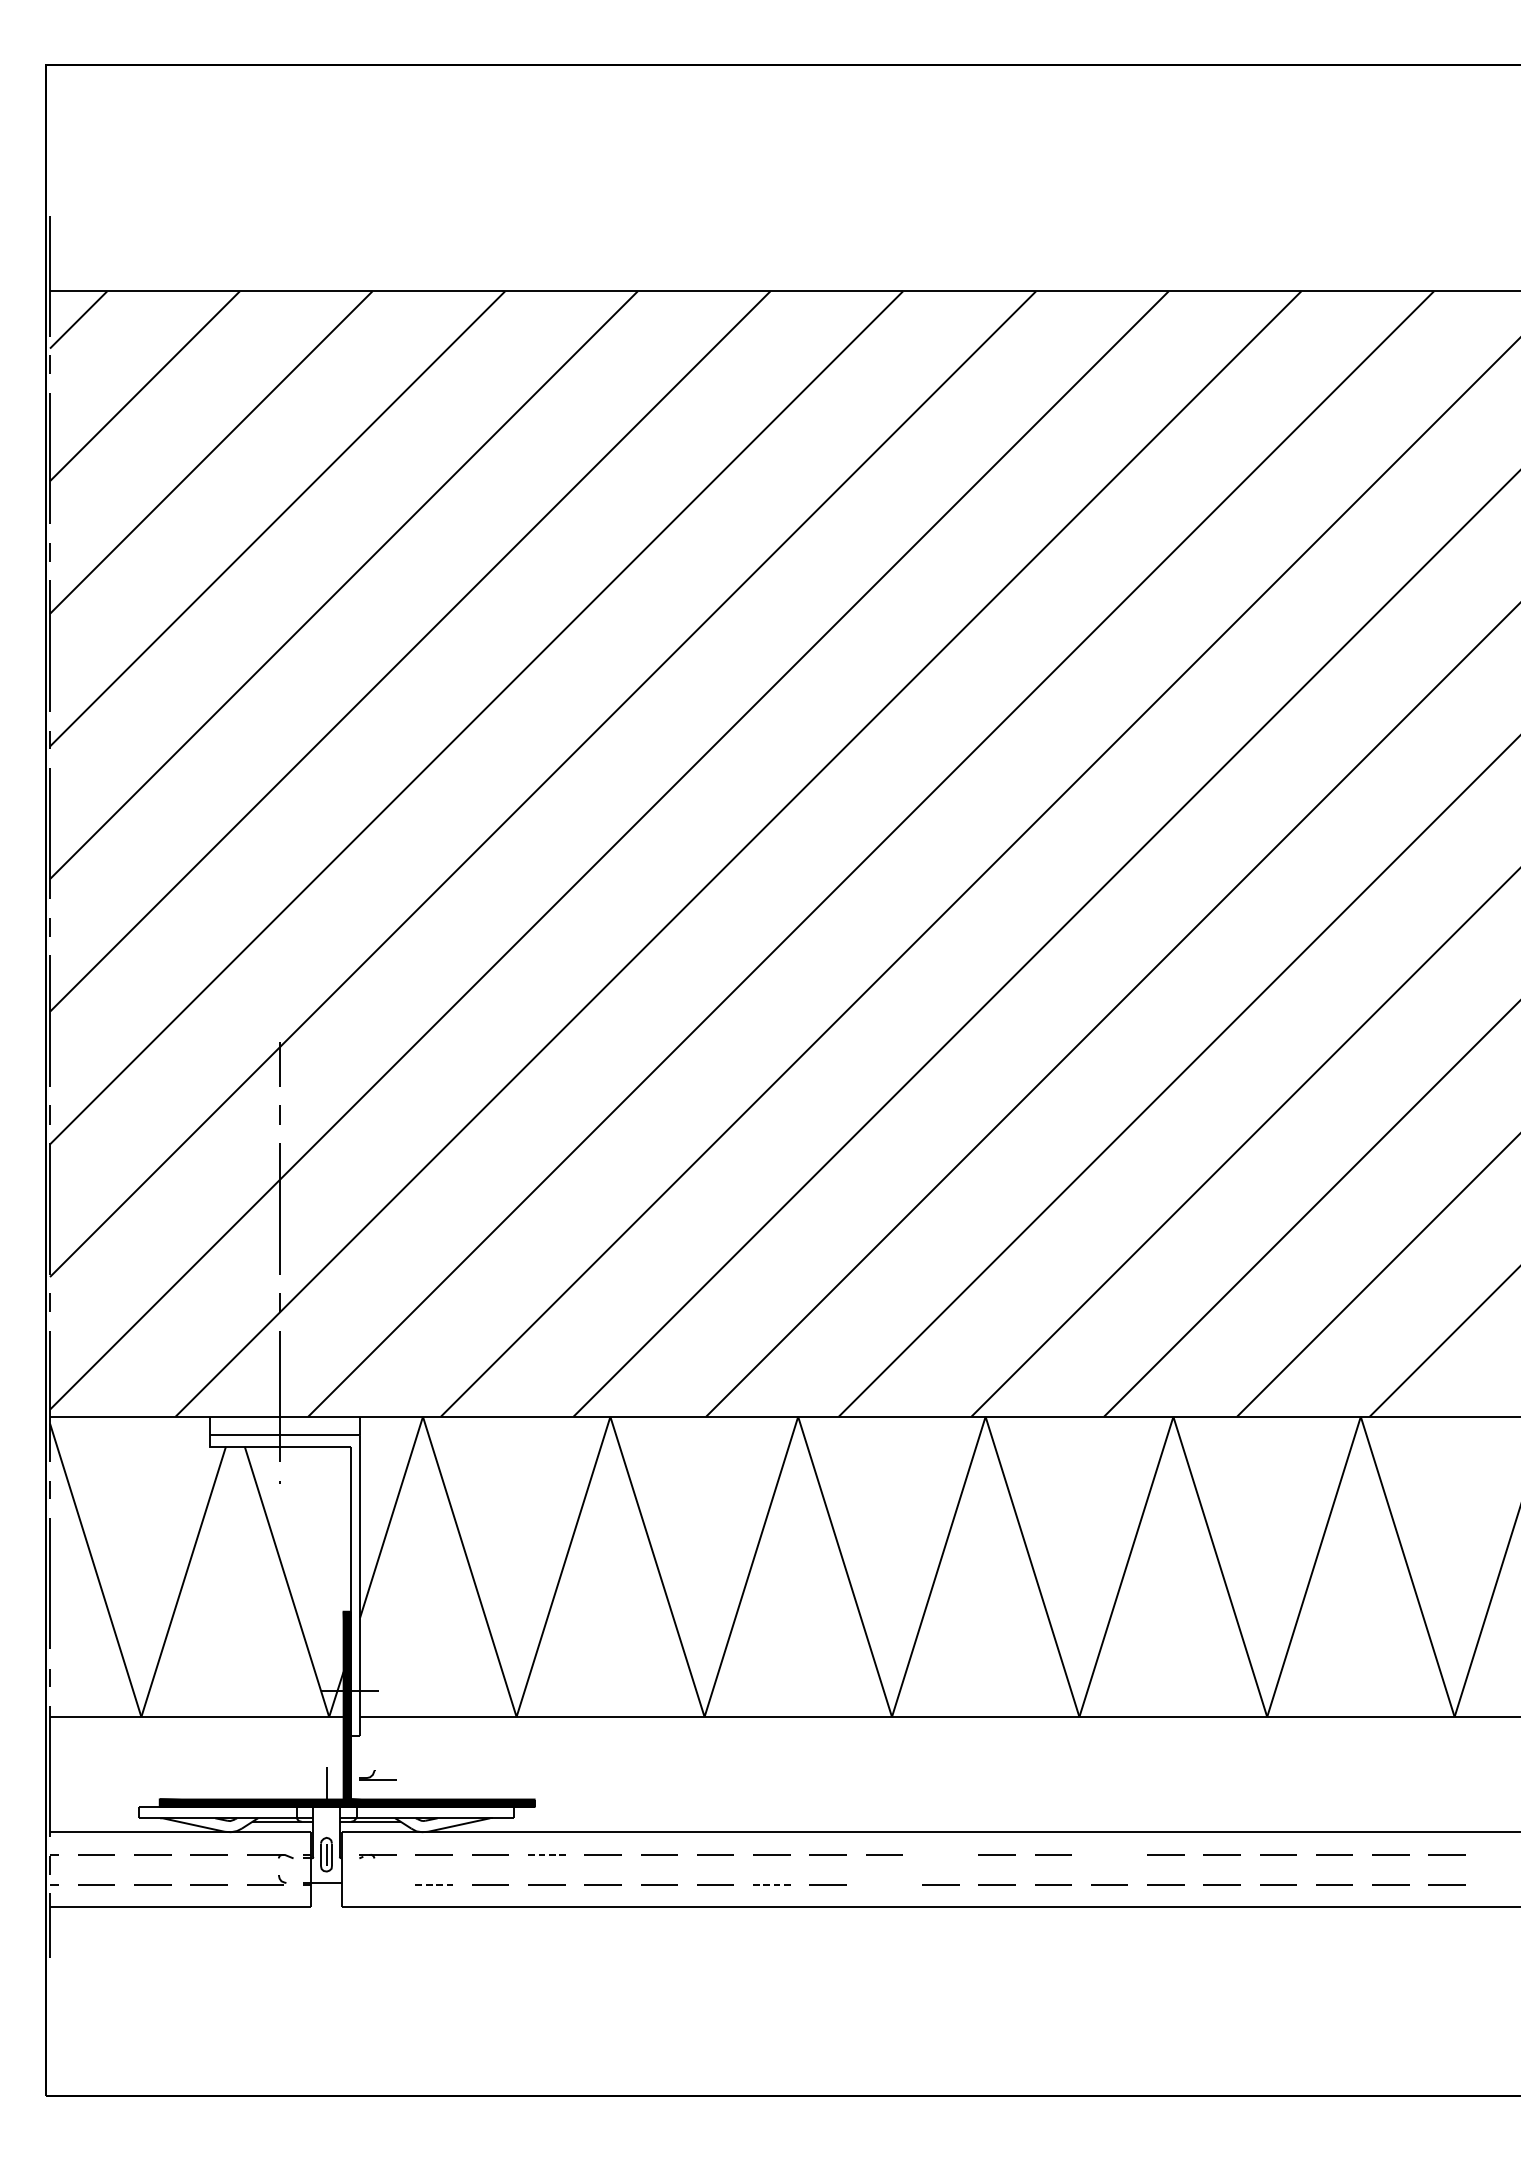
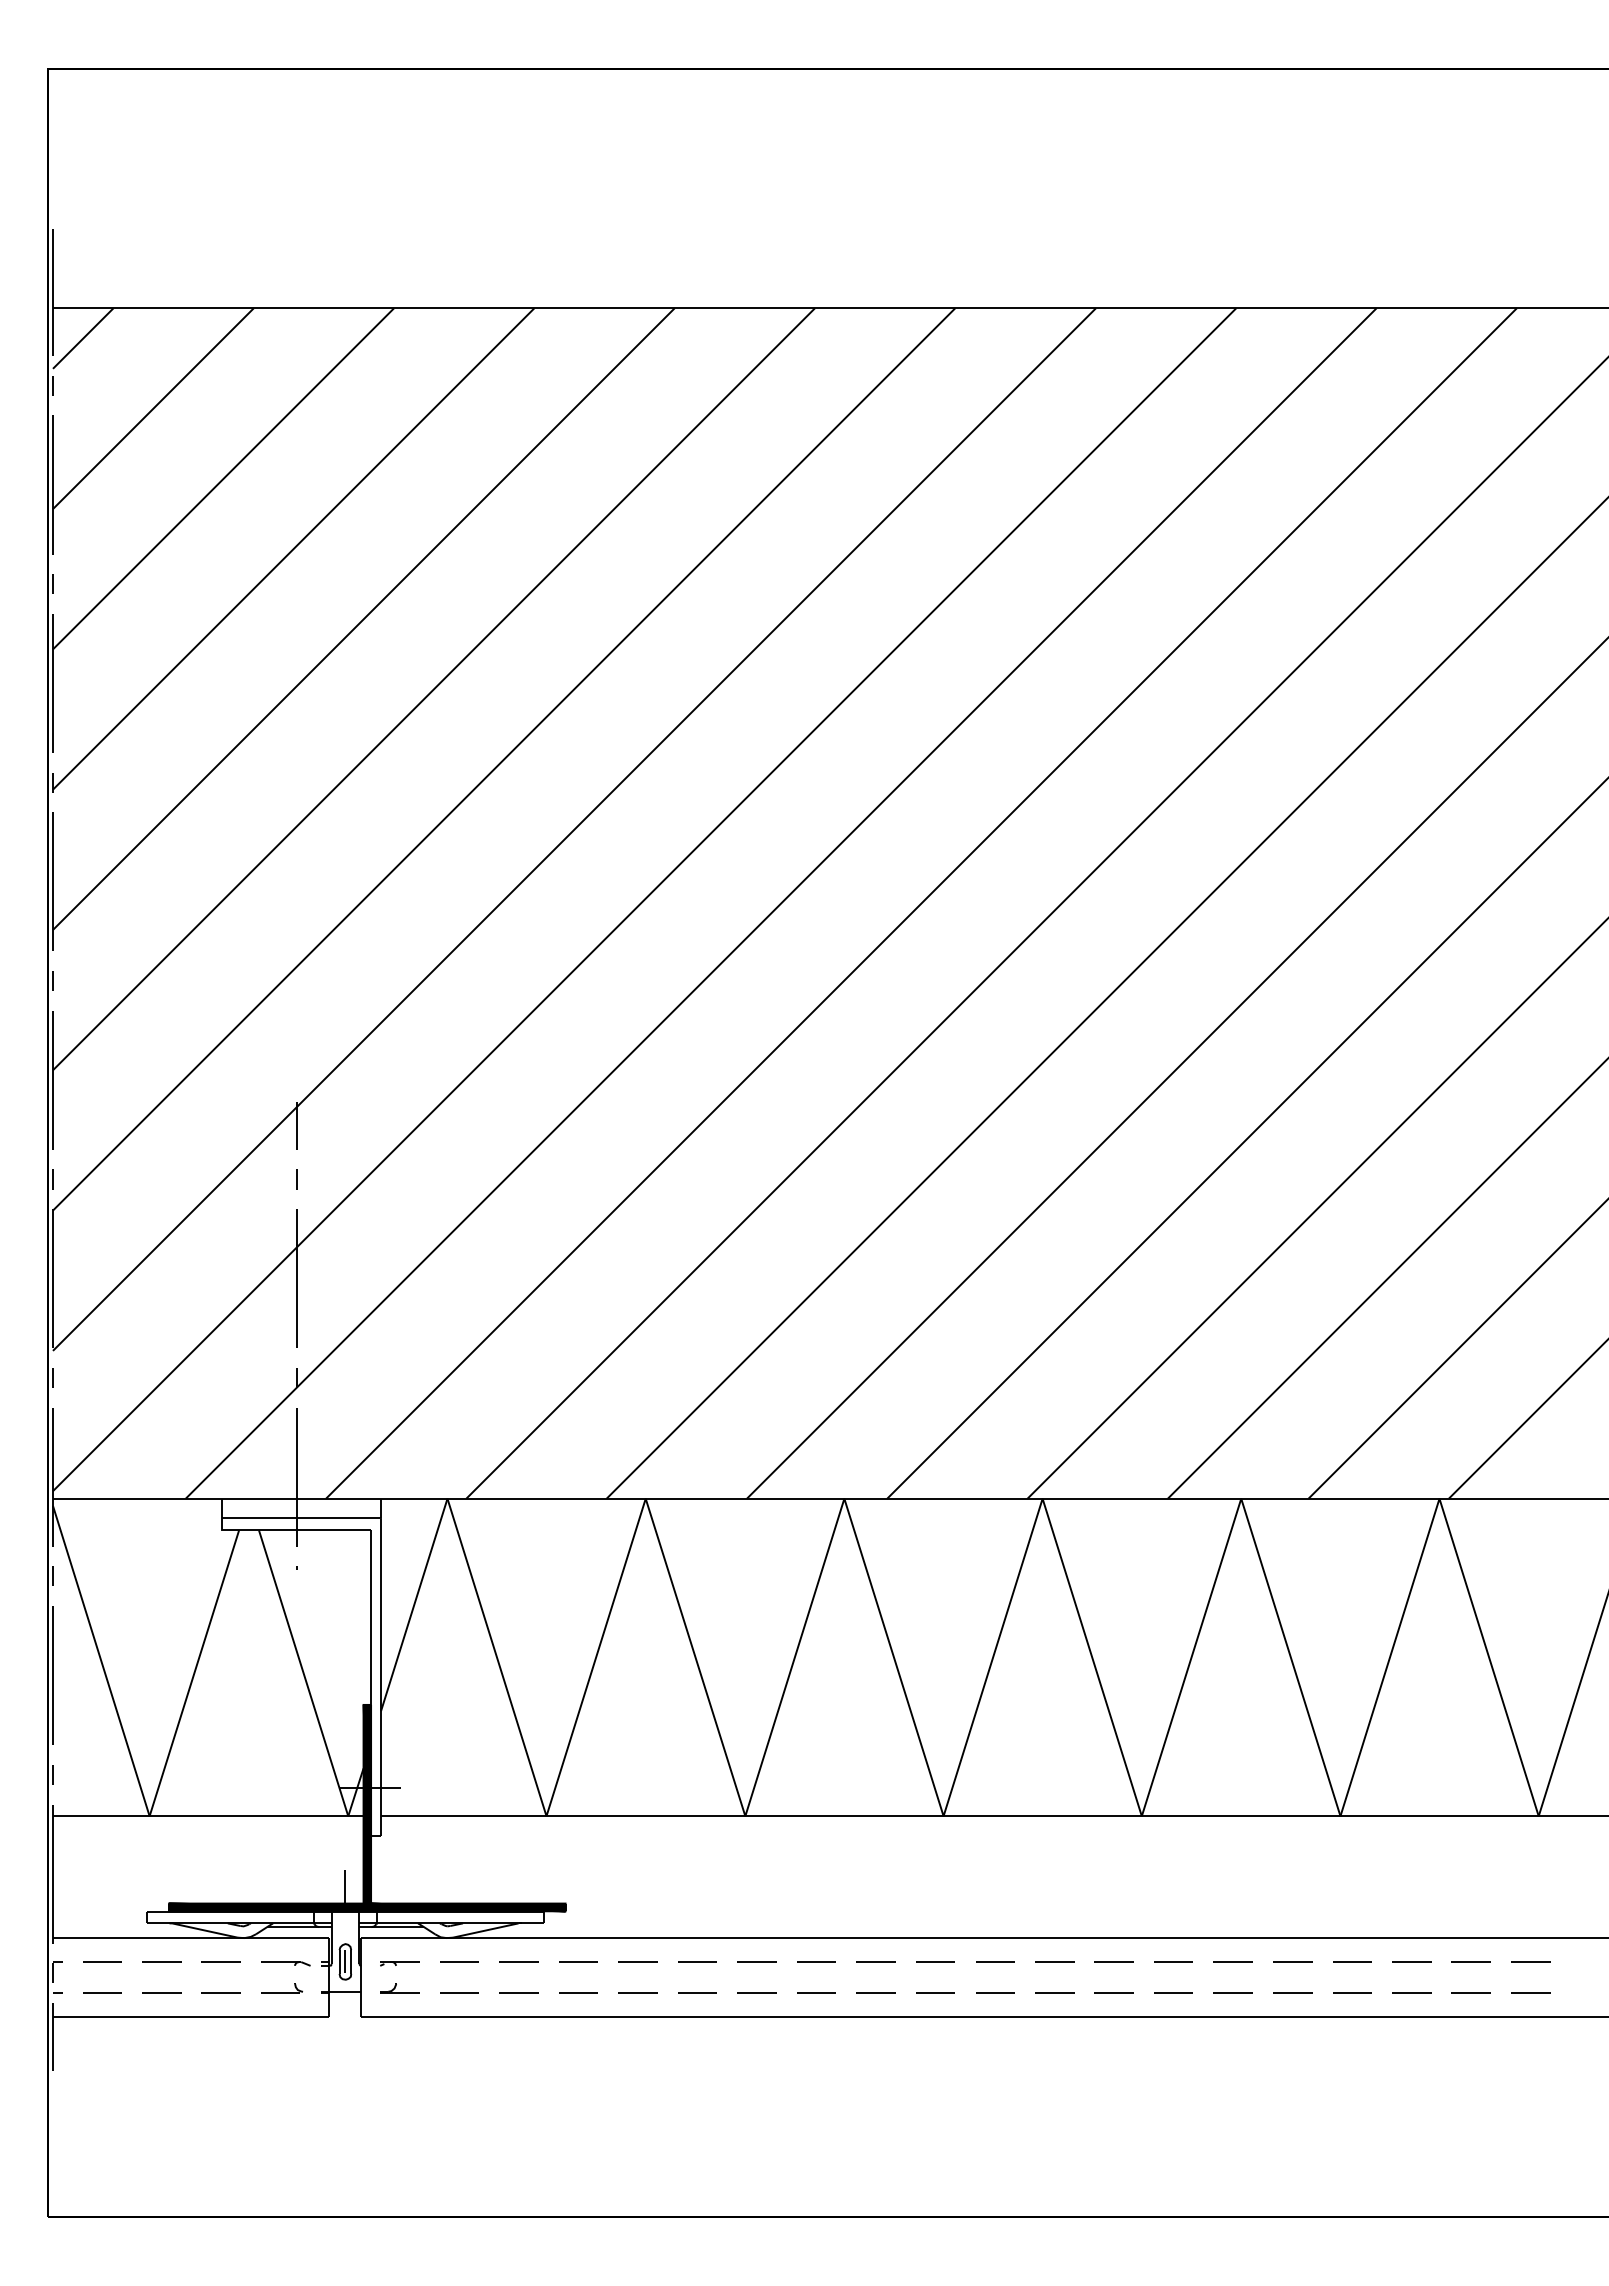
part: (377, 1774) -> (399, 1988), moved
line: (941, 1854) -> (995, 1961), added
line: (1109, 1854) -> (1173, 1961), added
line: (546, 1855) -> (578, 1962), dashed -> solid
line: (884, 1883) -> (935, 1992), added
line: (434, 1884) -> (459, 1993), dashed -> solid
line: (771, 1884) -> (816, 1993), dashed -> solid

